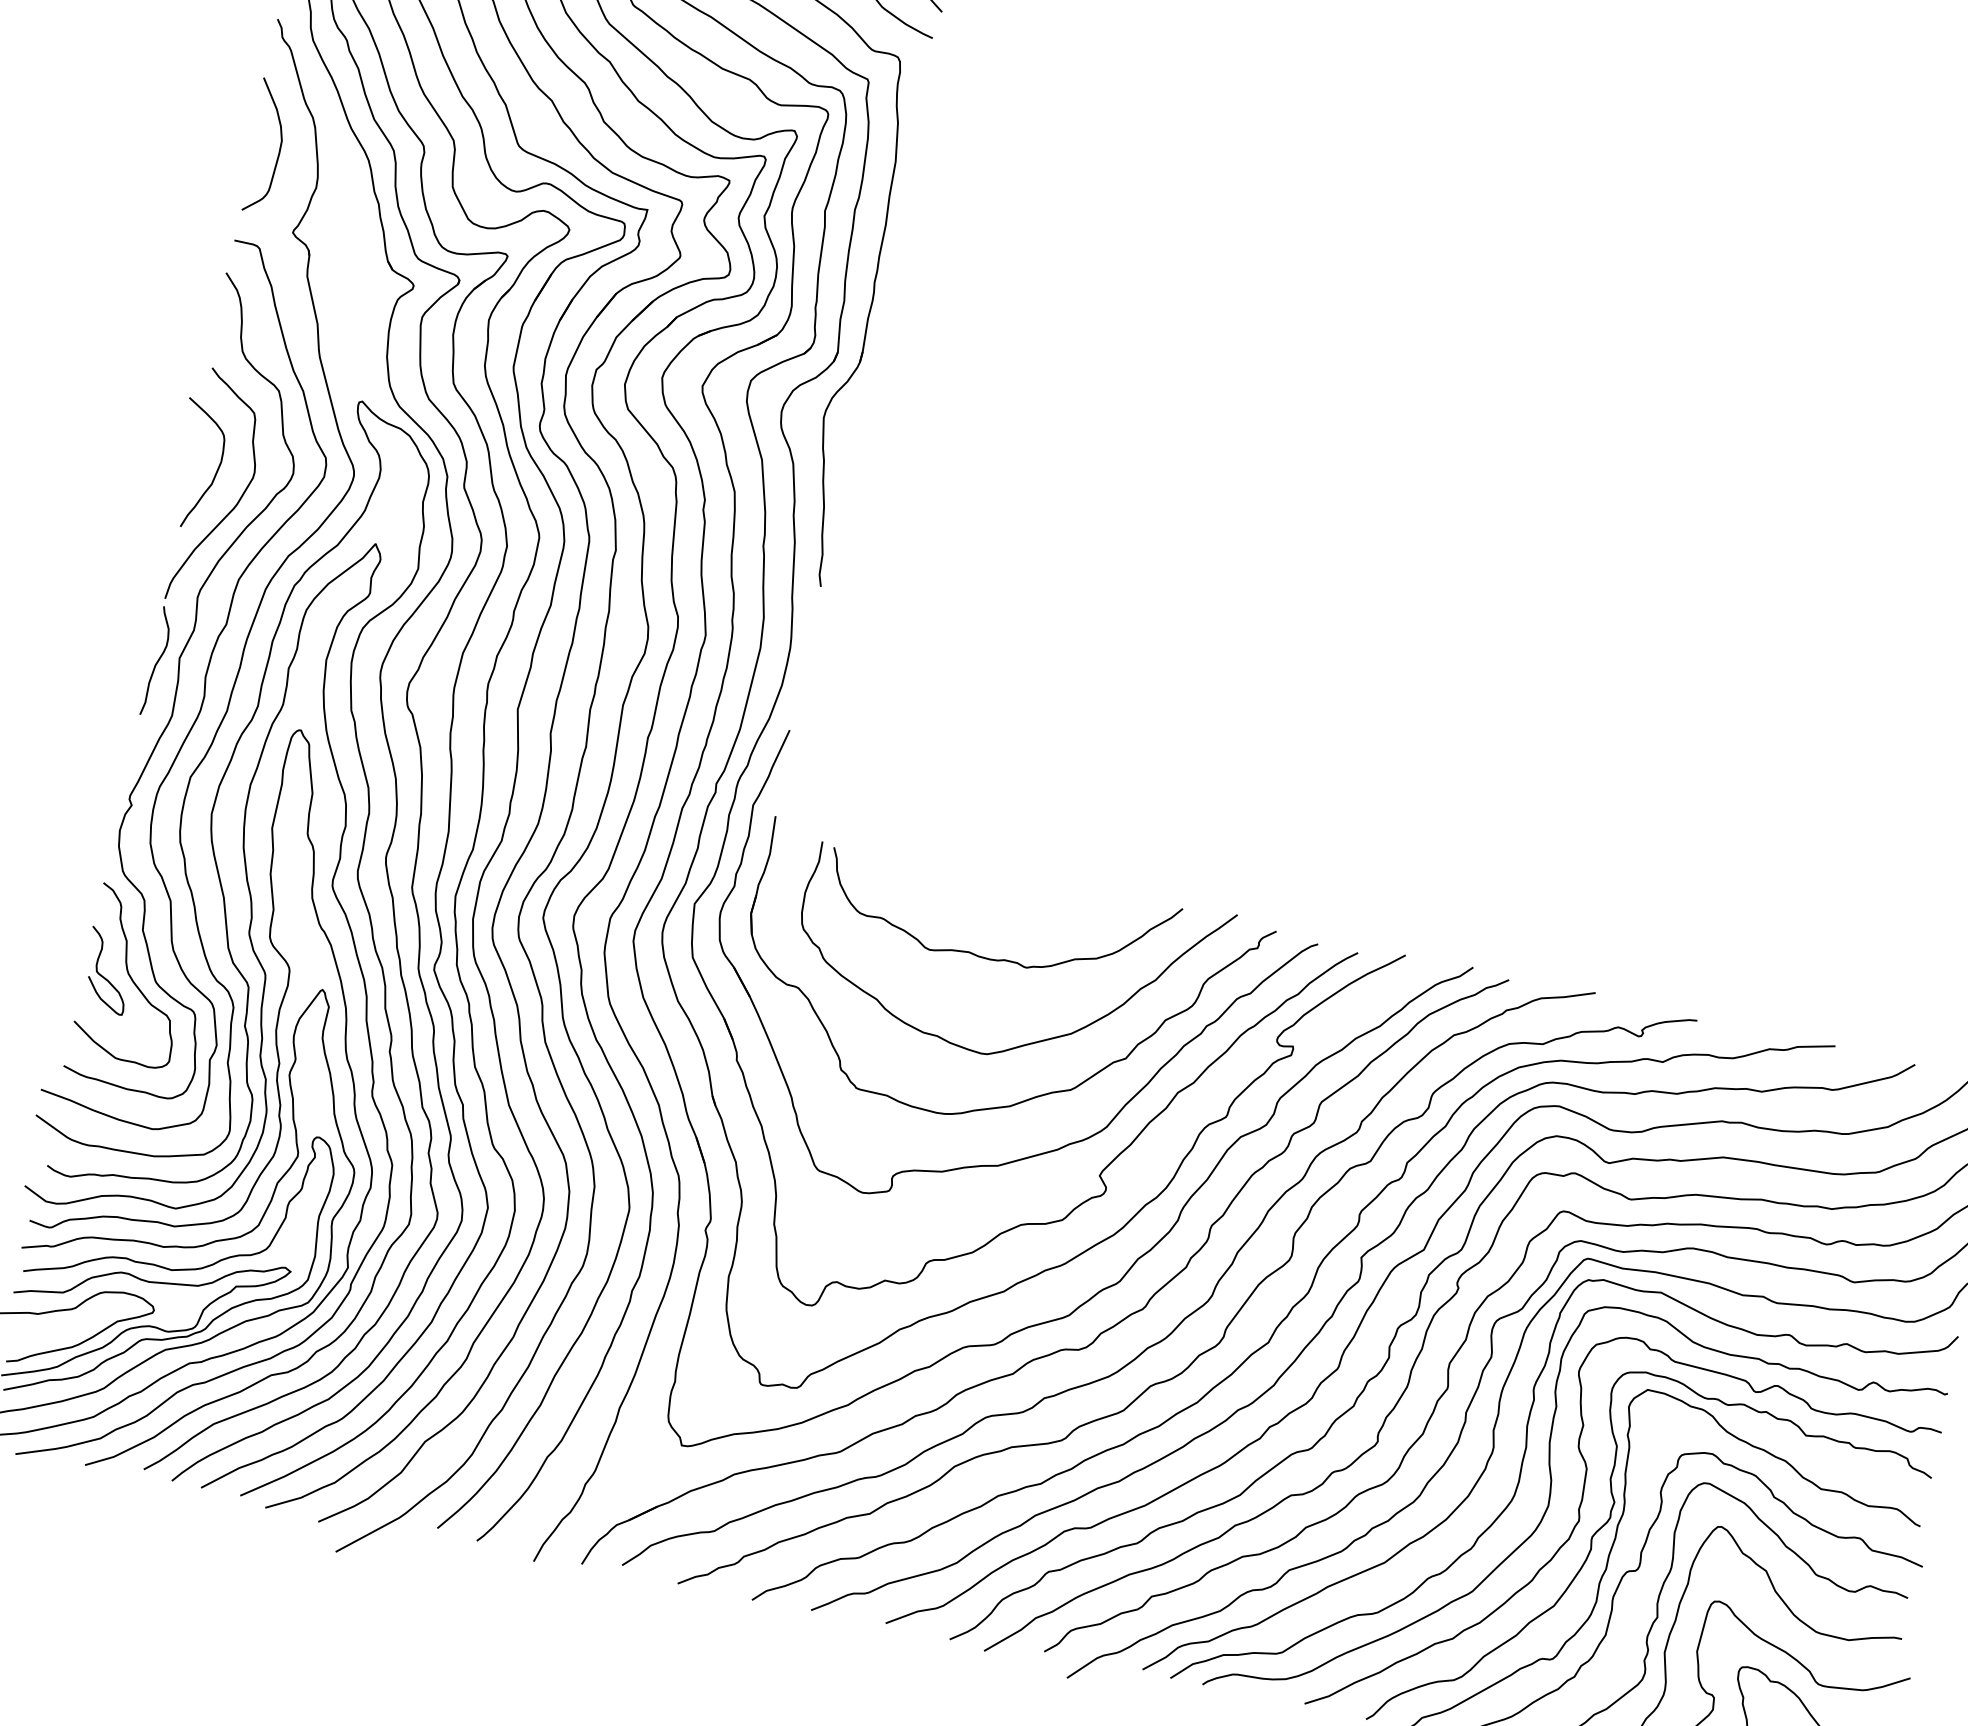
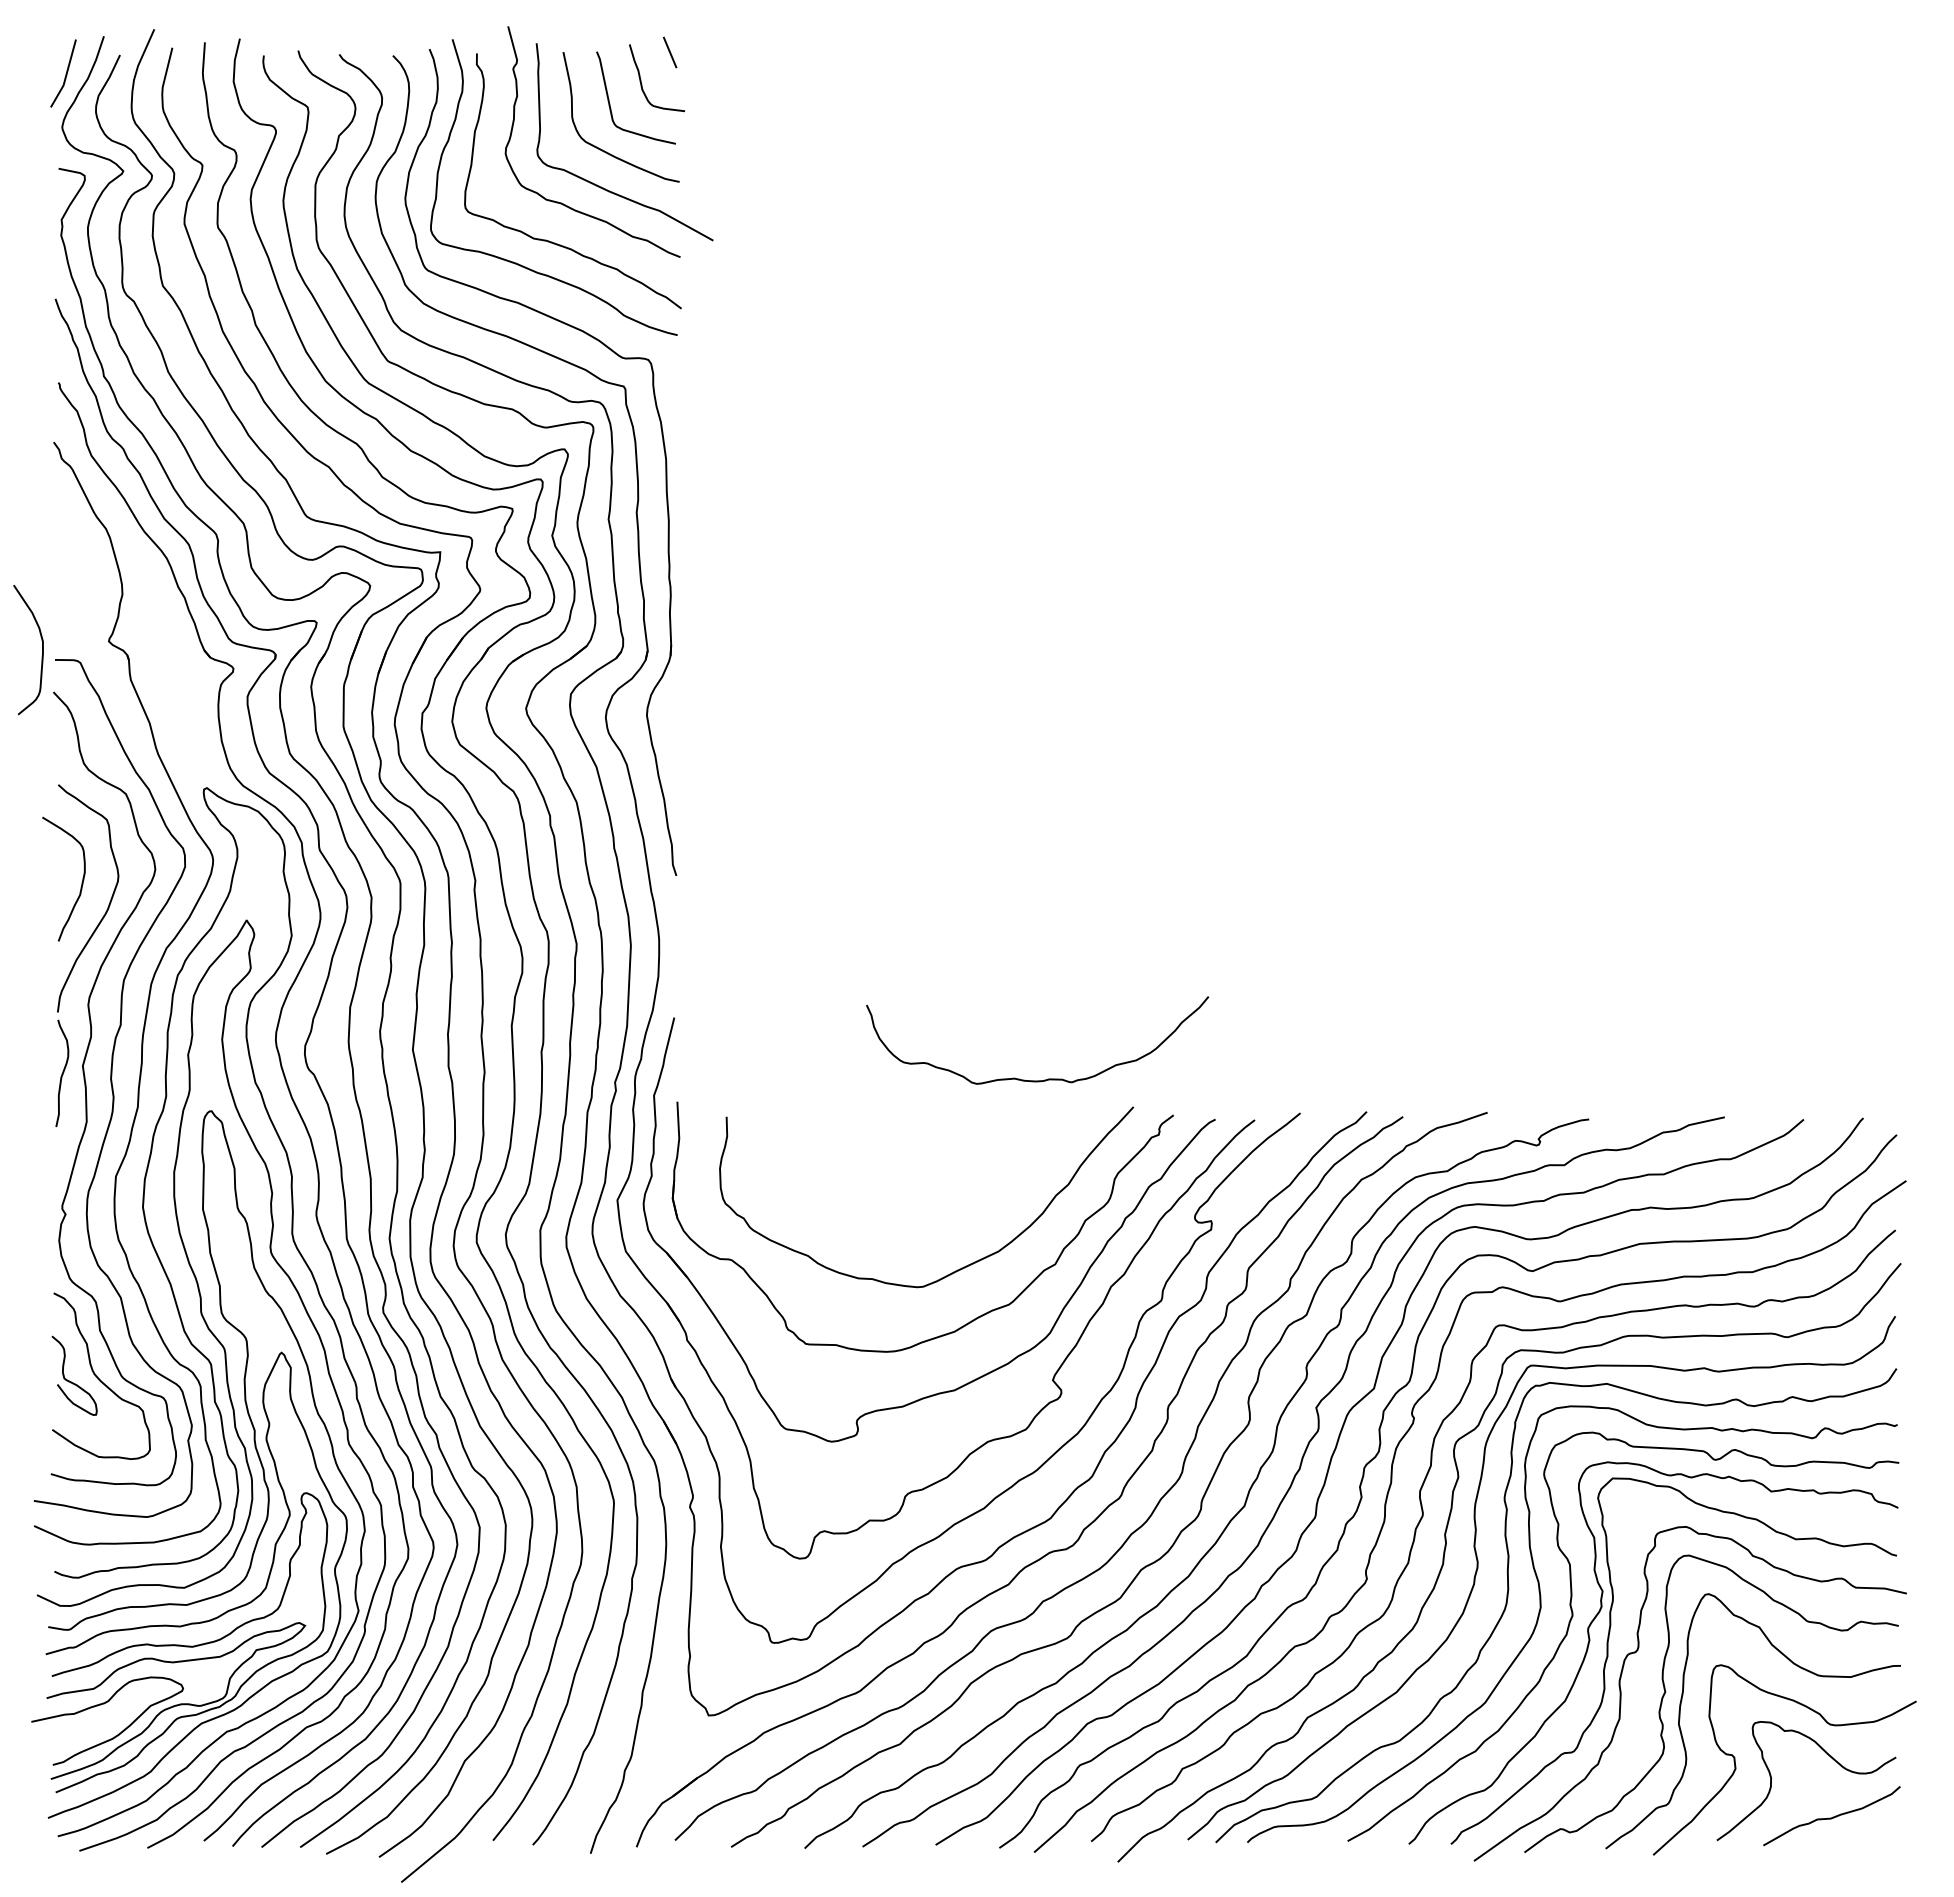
curve: (279, 148) -> (42, 649), moved
curve: (1003, 959) -> (1048, 1078), moved

